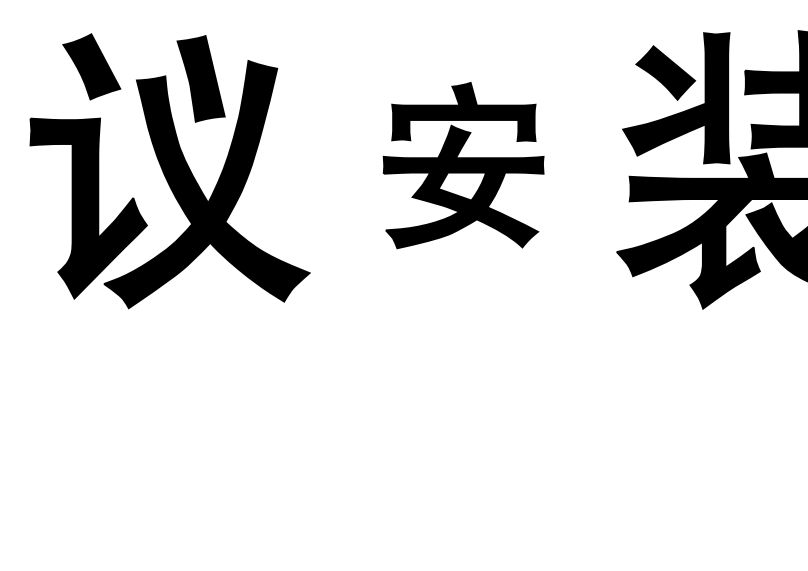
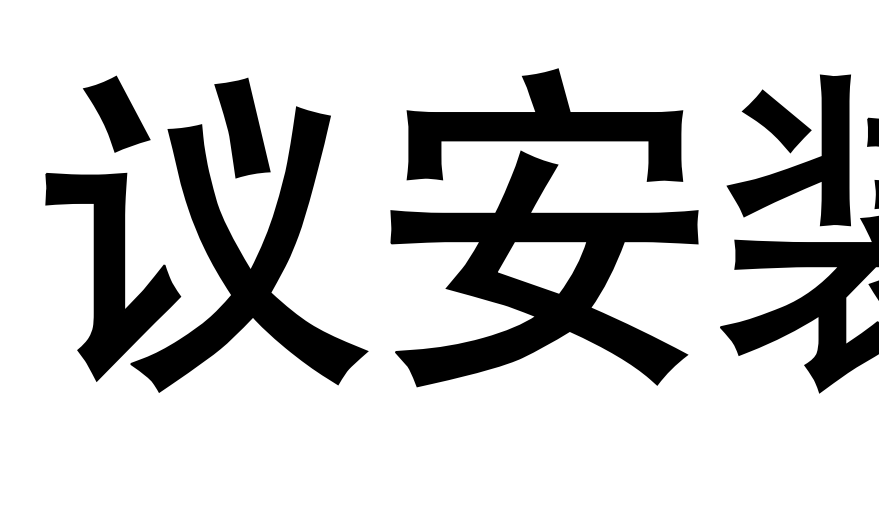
part: (463, 165) -> (544, 227), size x1.67

